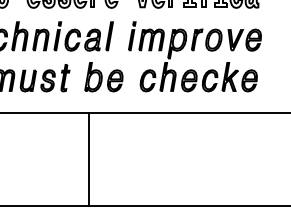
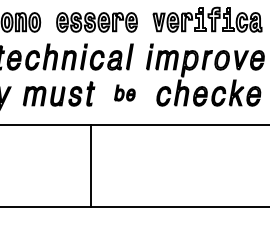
part: (103, 76) -> (124, 92), size x0.6
line: (88, 158) -> (91, 165), moved

